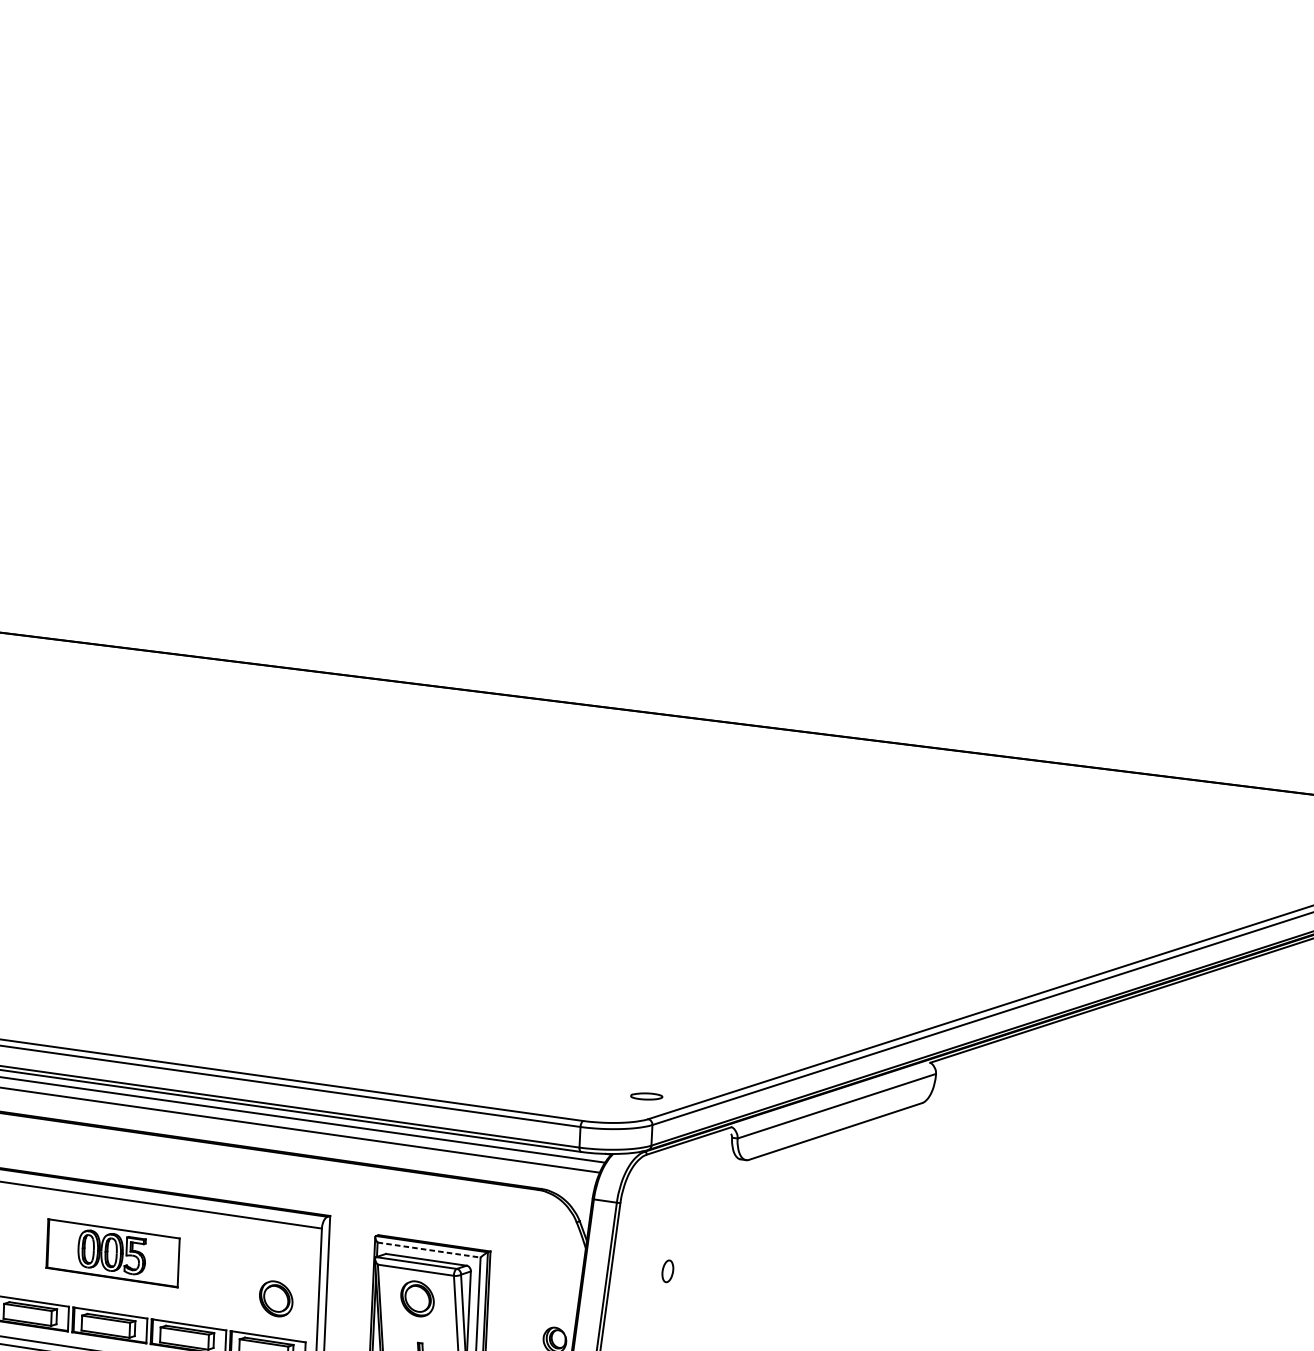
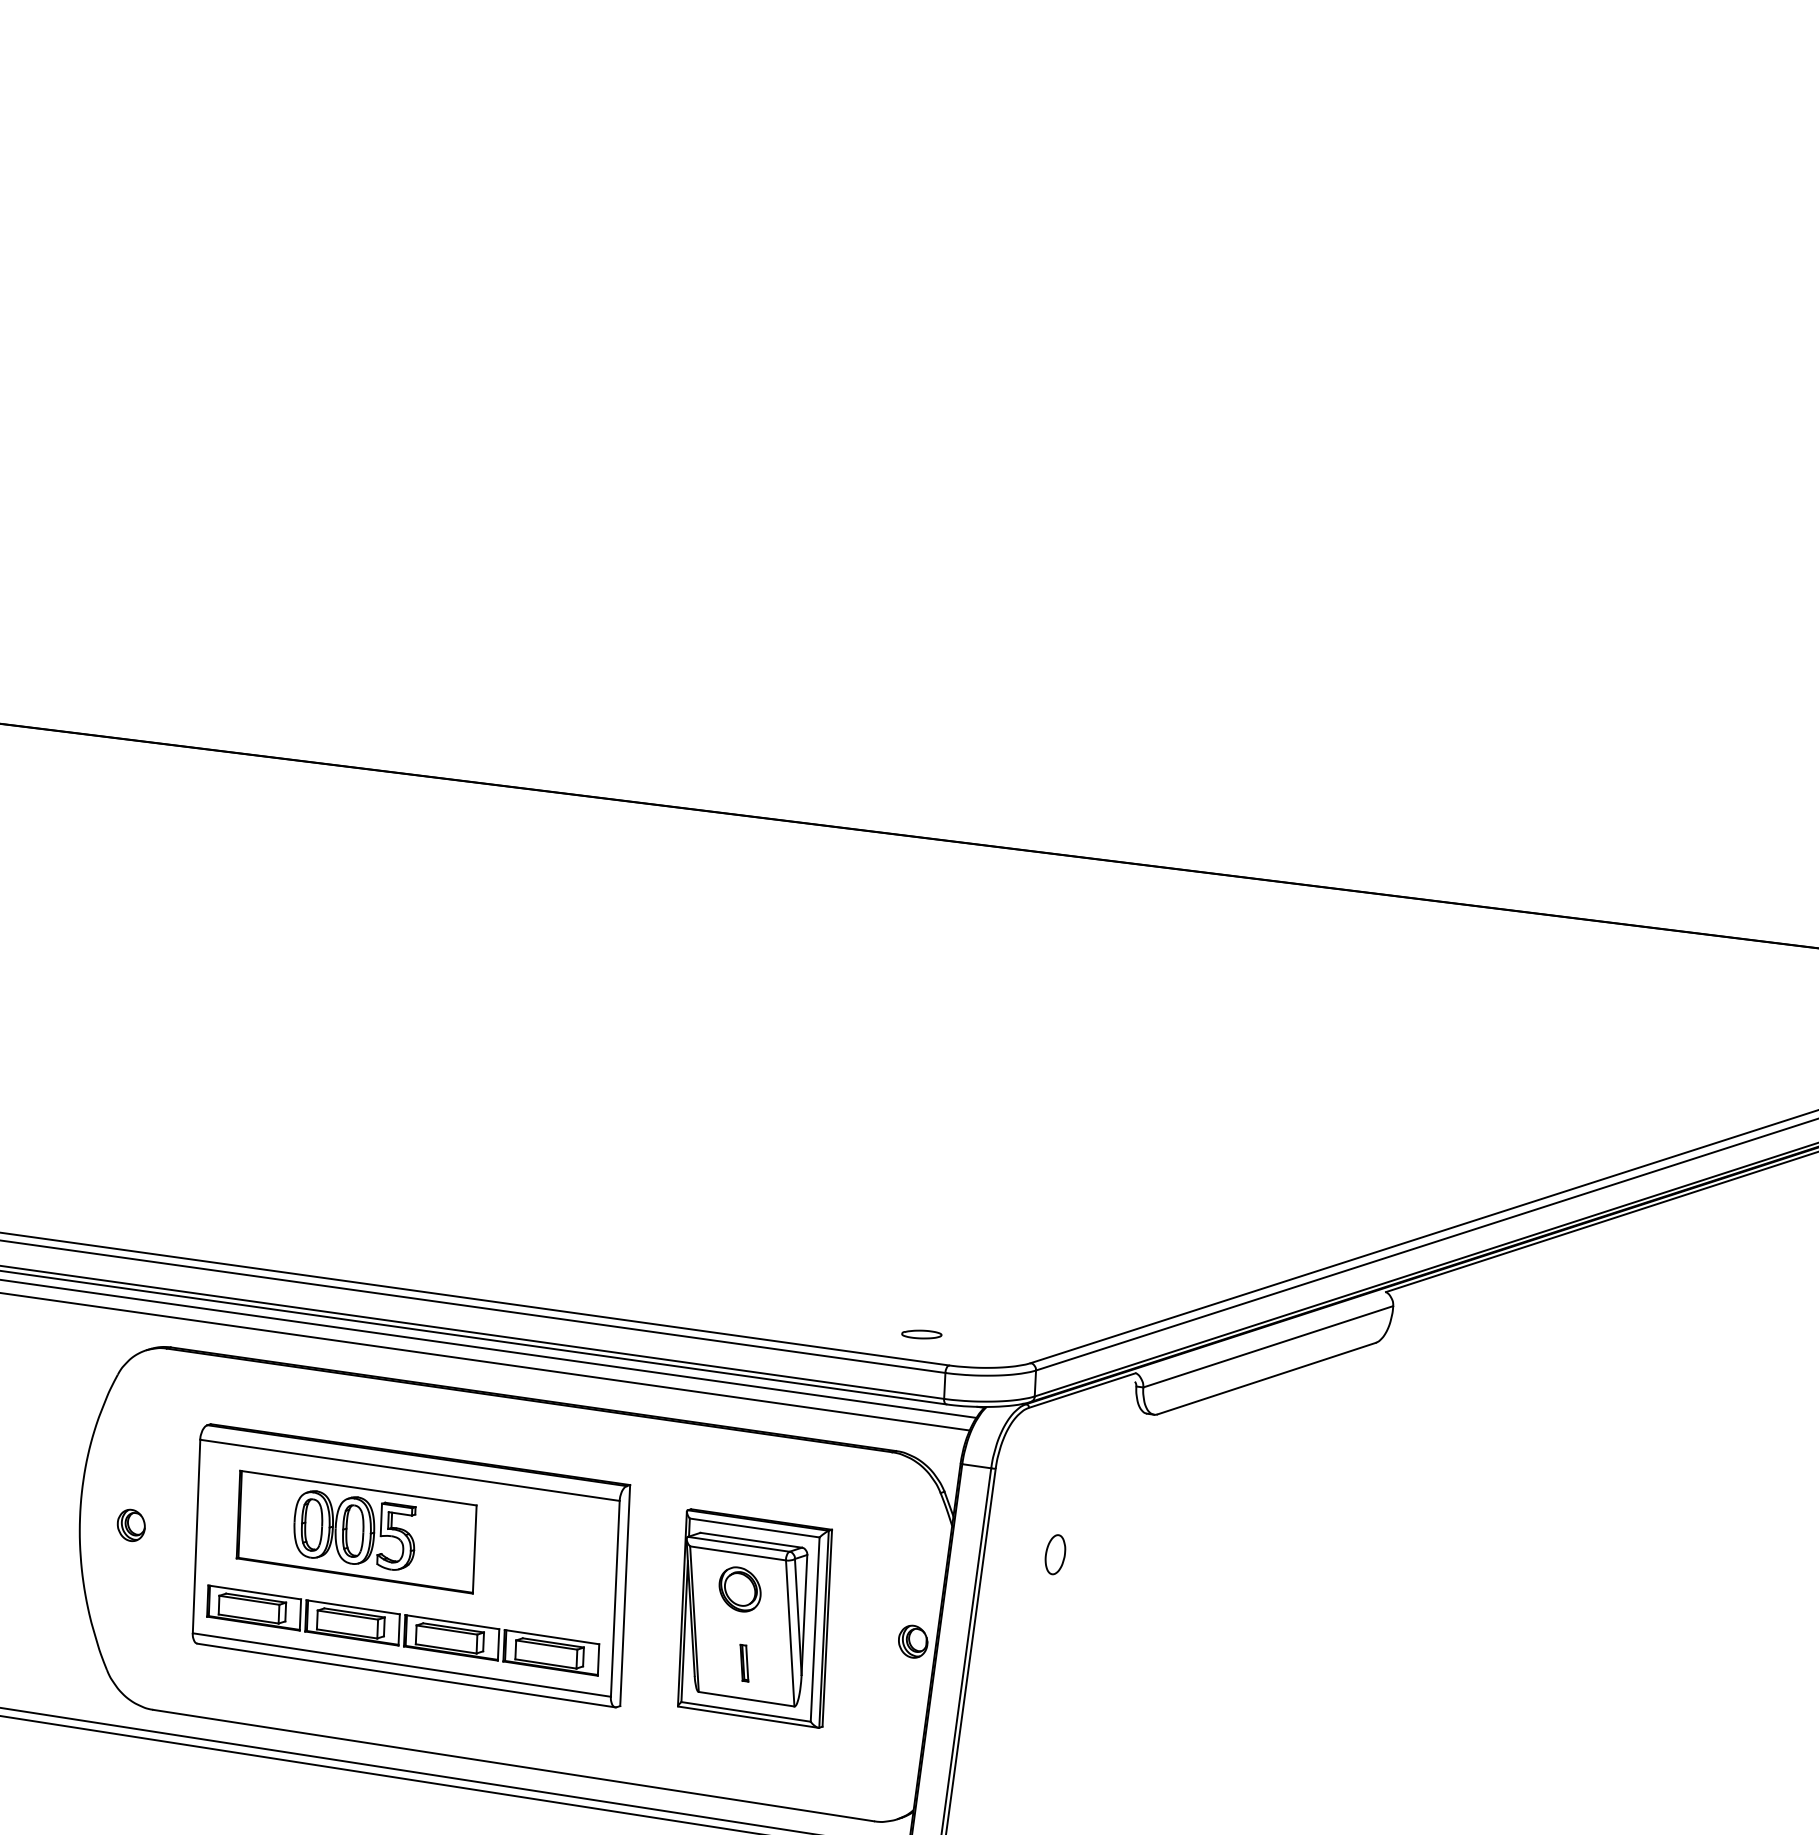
part: (646, 1096) -> (921, 1334), moved
line: (428, 1250) -> (754, 1528), dashed -> solid
part: (112, 1252) -> (356, 1531), size x1.43
part: (667, 1271) -> (1055, 1554), size x1.43
part: (275, 1298) -> (561, 1589), removed

